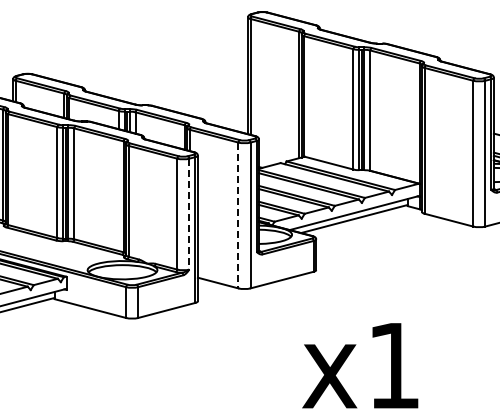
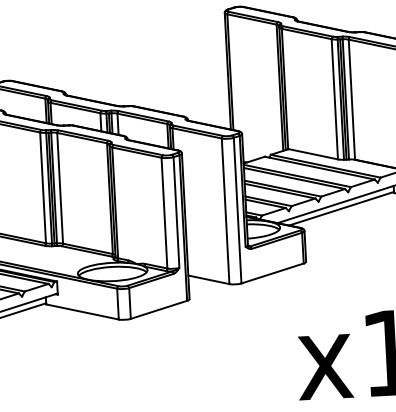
line: (189, 214) -> (176, 212), dashed -> solid
line: (238, 215) -> (225, 211), dashed -> solid

